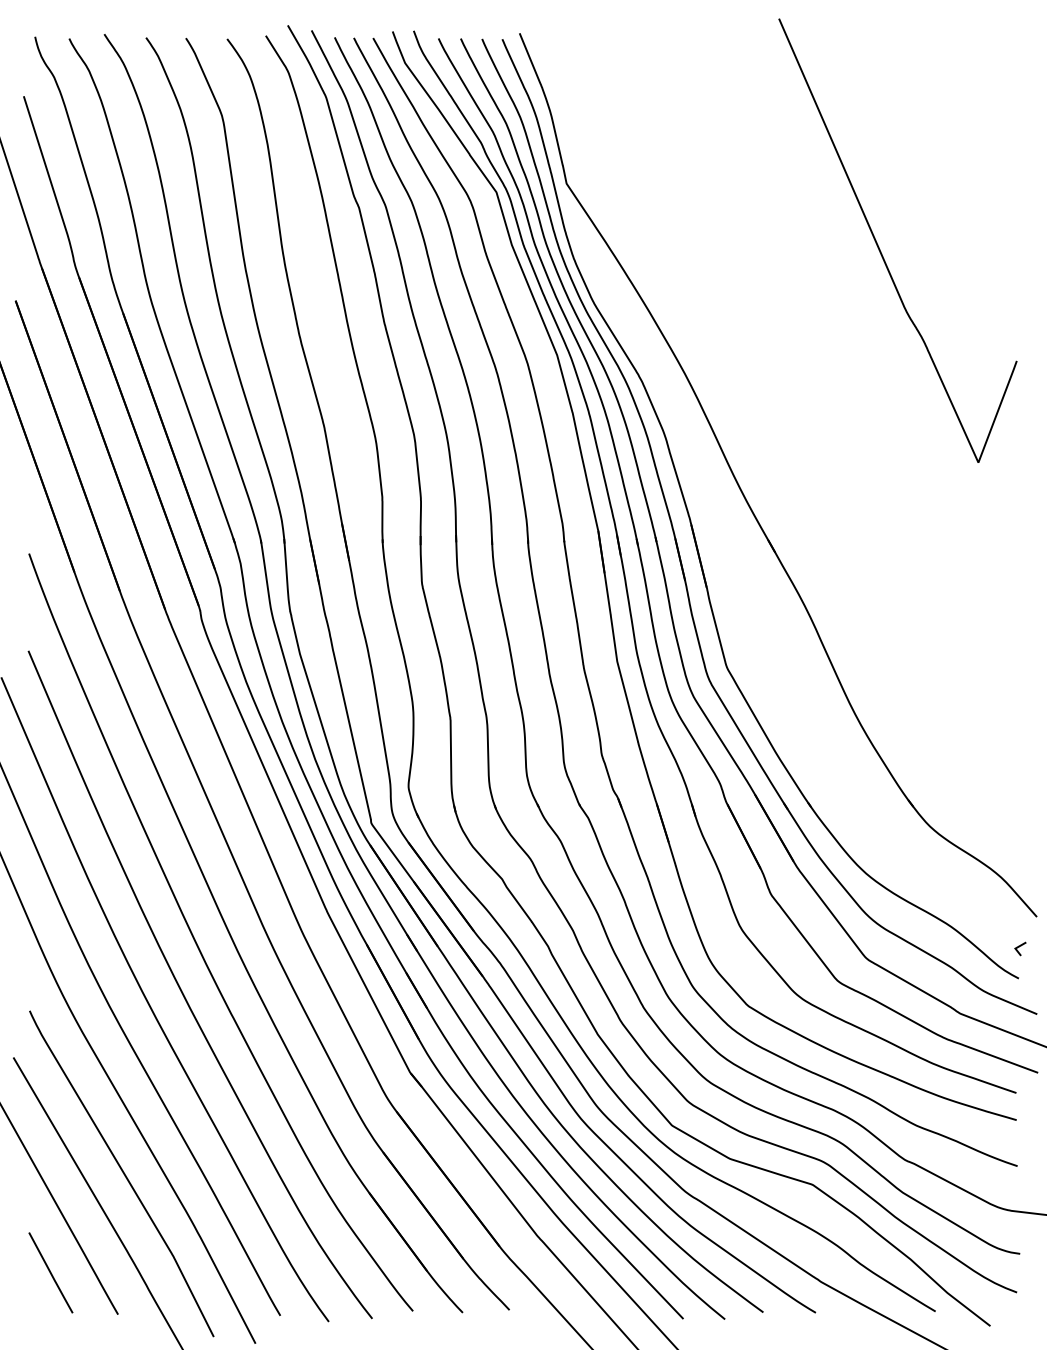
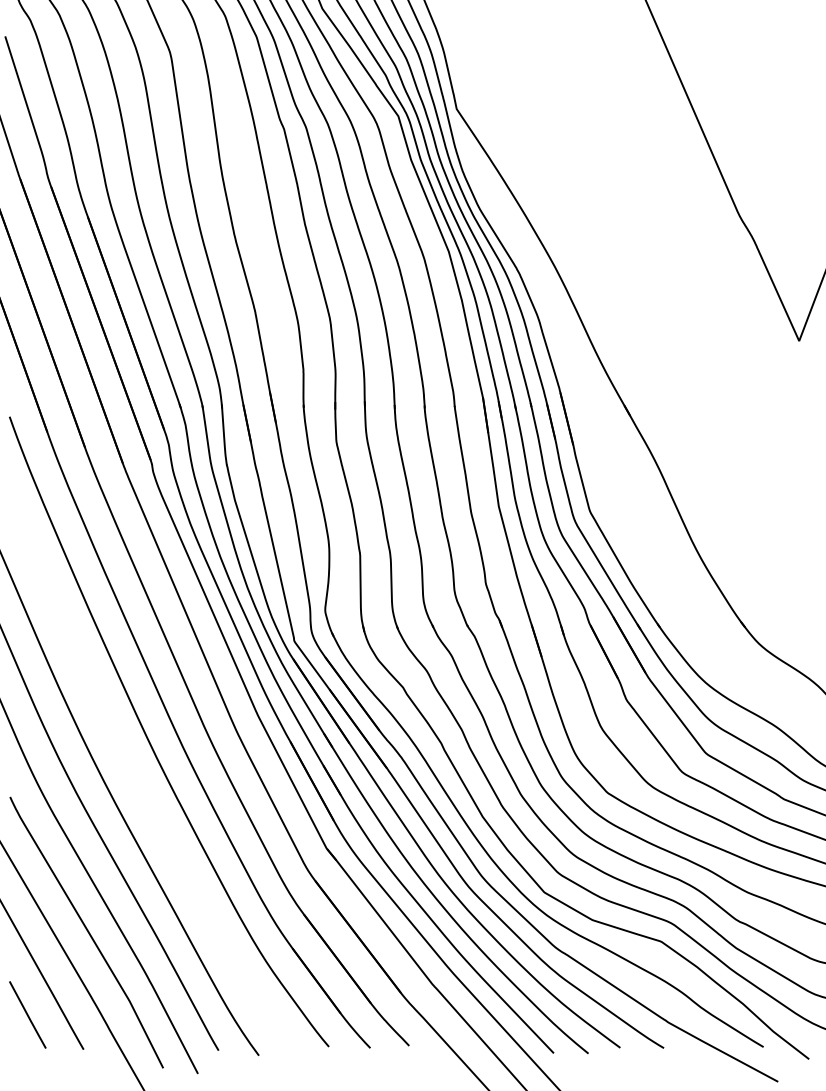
curve: (183, 992) -> (138, 781), removed

